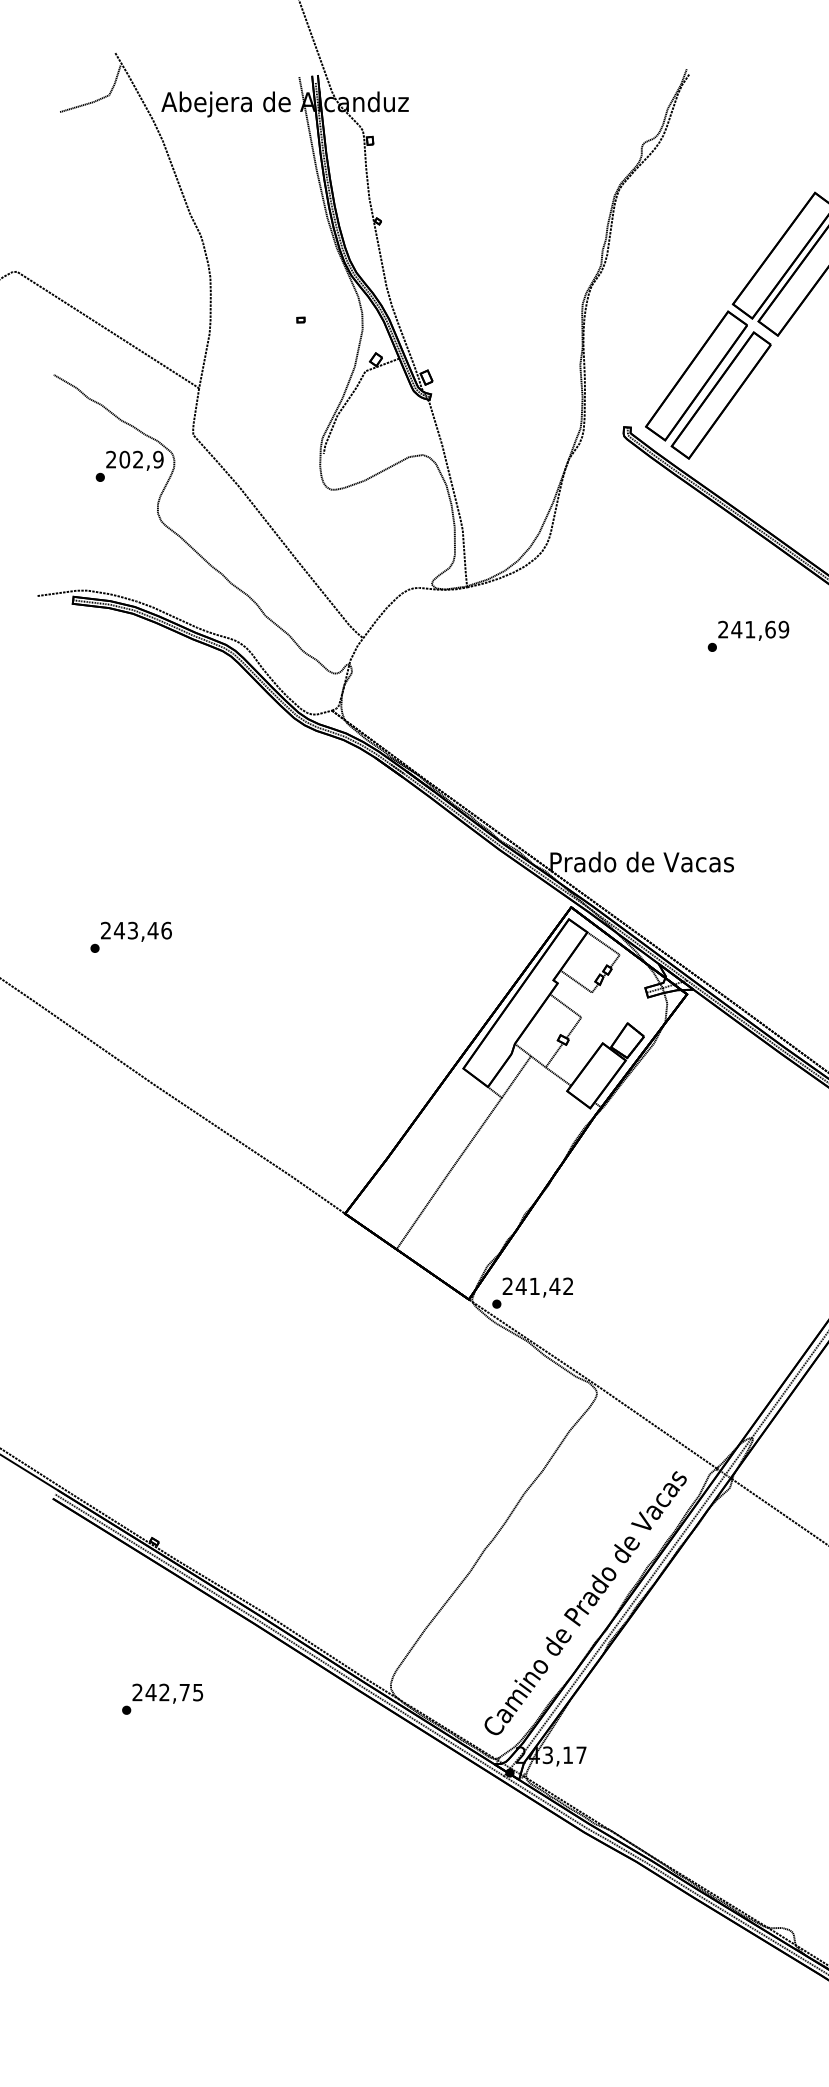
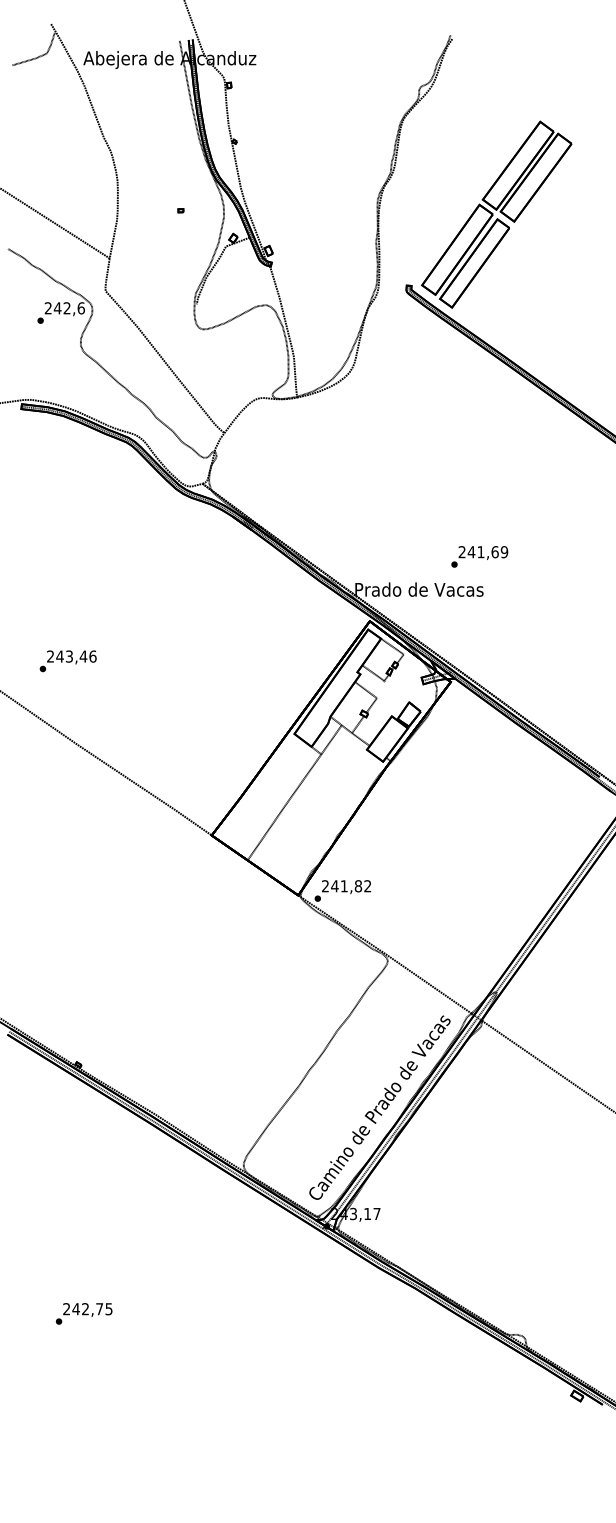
text: (140, 459) -> (68, 308), 202,9 -> 242,6
text: (748, 635) -> (479, 556), moved
text: (130, 937) -> (67, 661), moved
text: (555, 1286) -> (358, 886), 241,42 -> 241,82
text: (161, 1698) -> (83, 1313), moved

